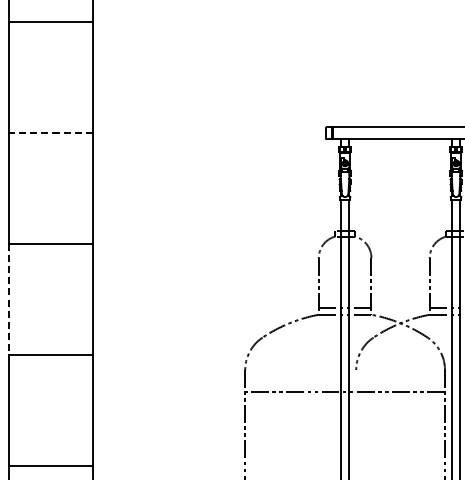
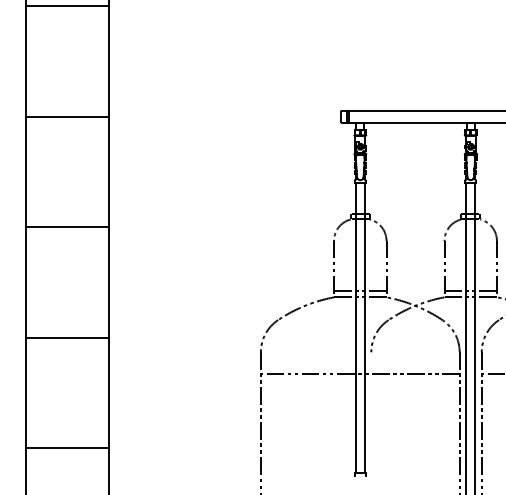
line: (50, 133) -> (67, 116), dashed -> solid
line: (9, 299) -> (26, 282), dashed -> solid

